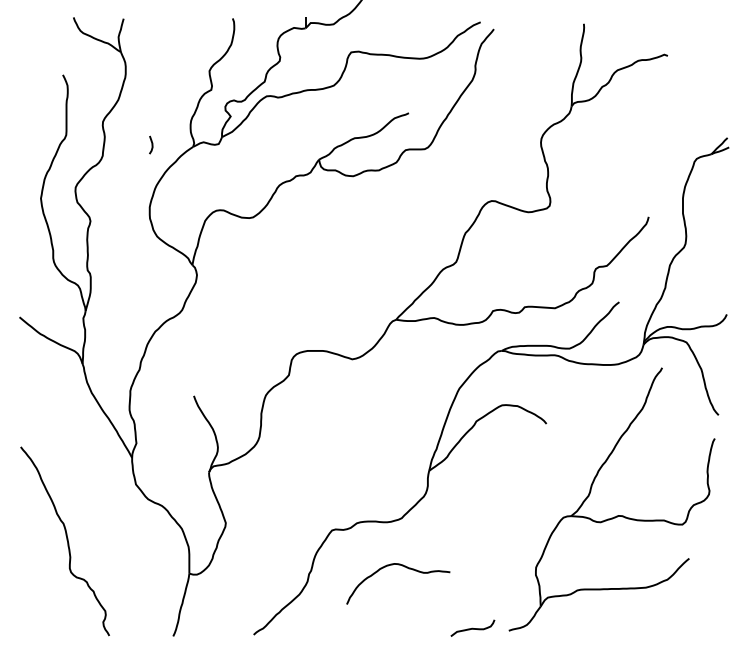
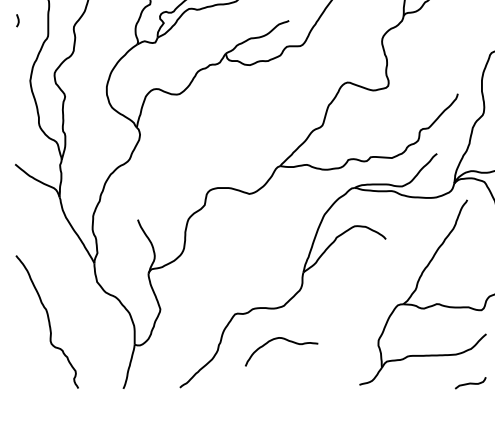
curve: (151, 144) -> (18, 20), moved
curve: (472, 627) -> (470, 382), moved

